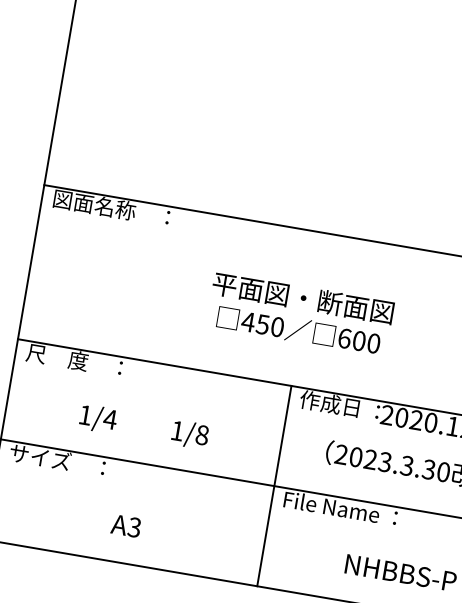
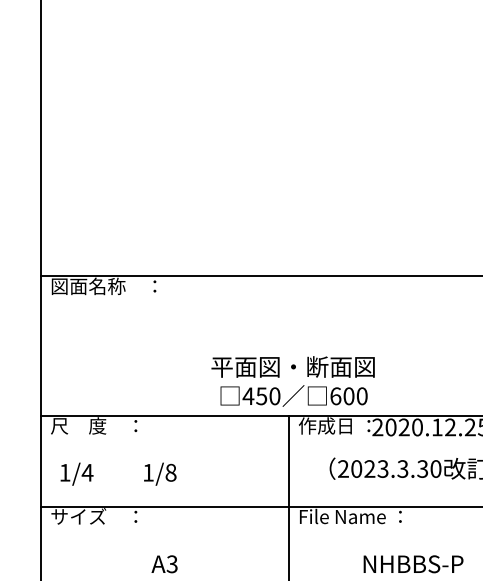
text: (299, 314) -> (292, 381), moved
text: (144, 426) -> (118, 473), moved

